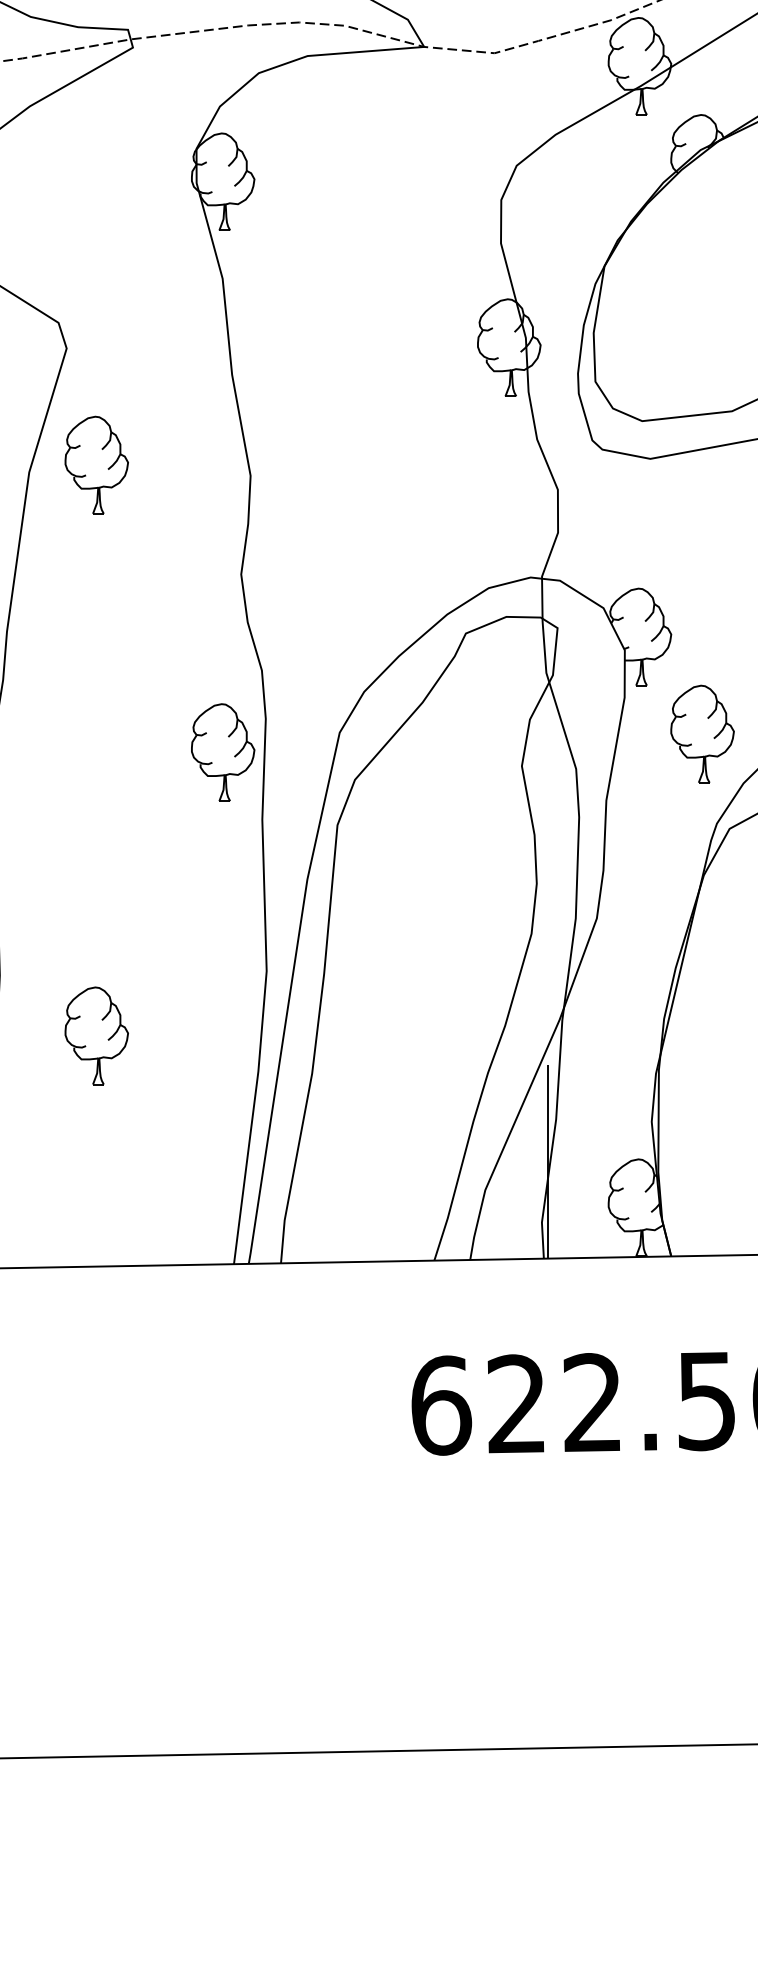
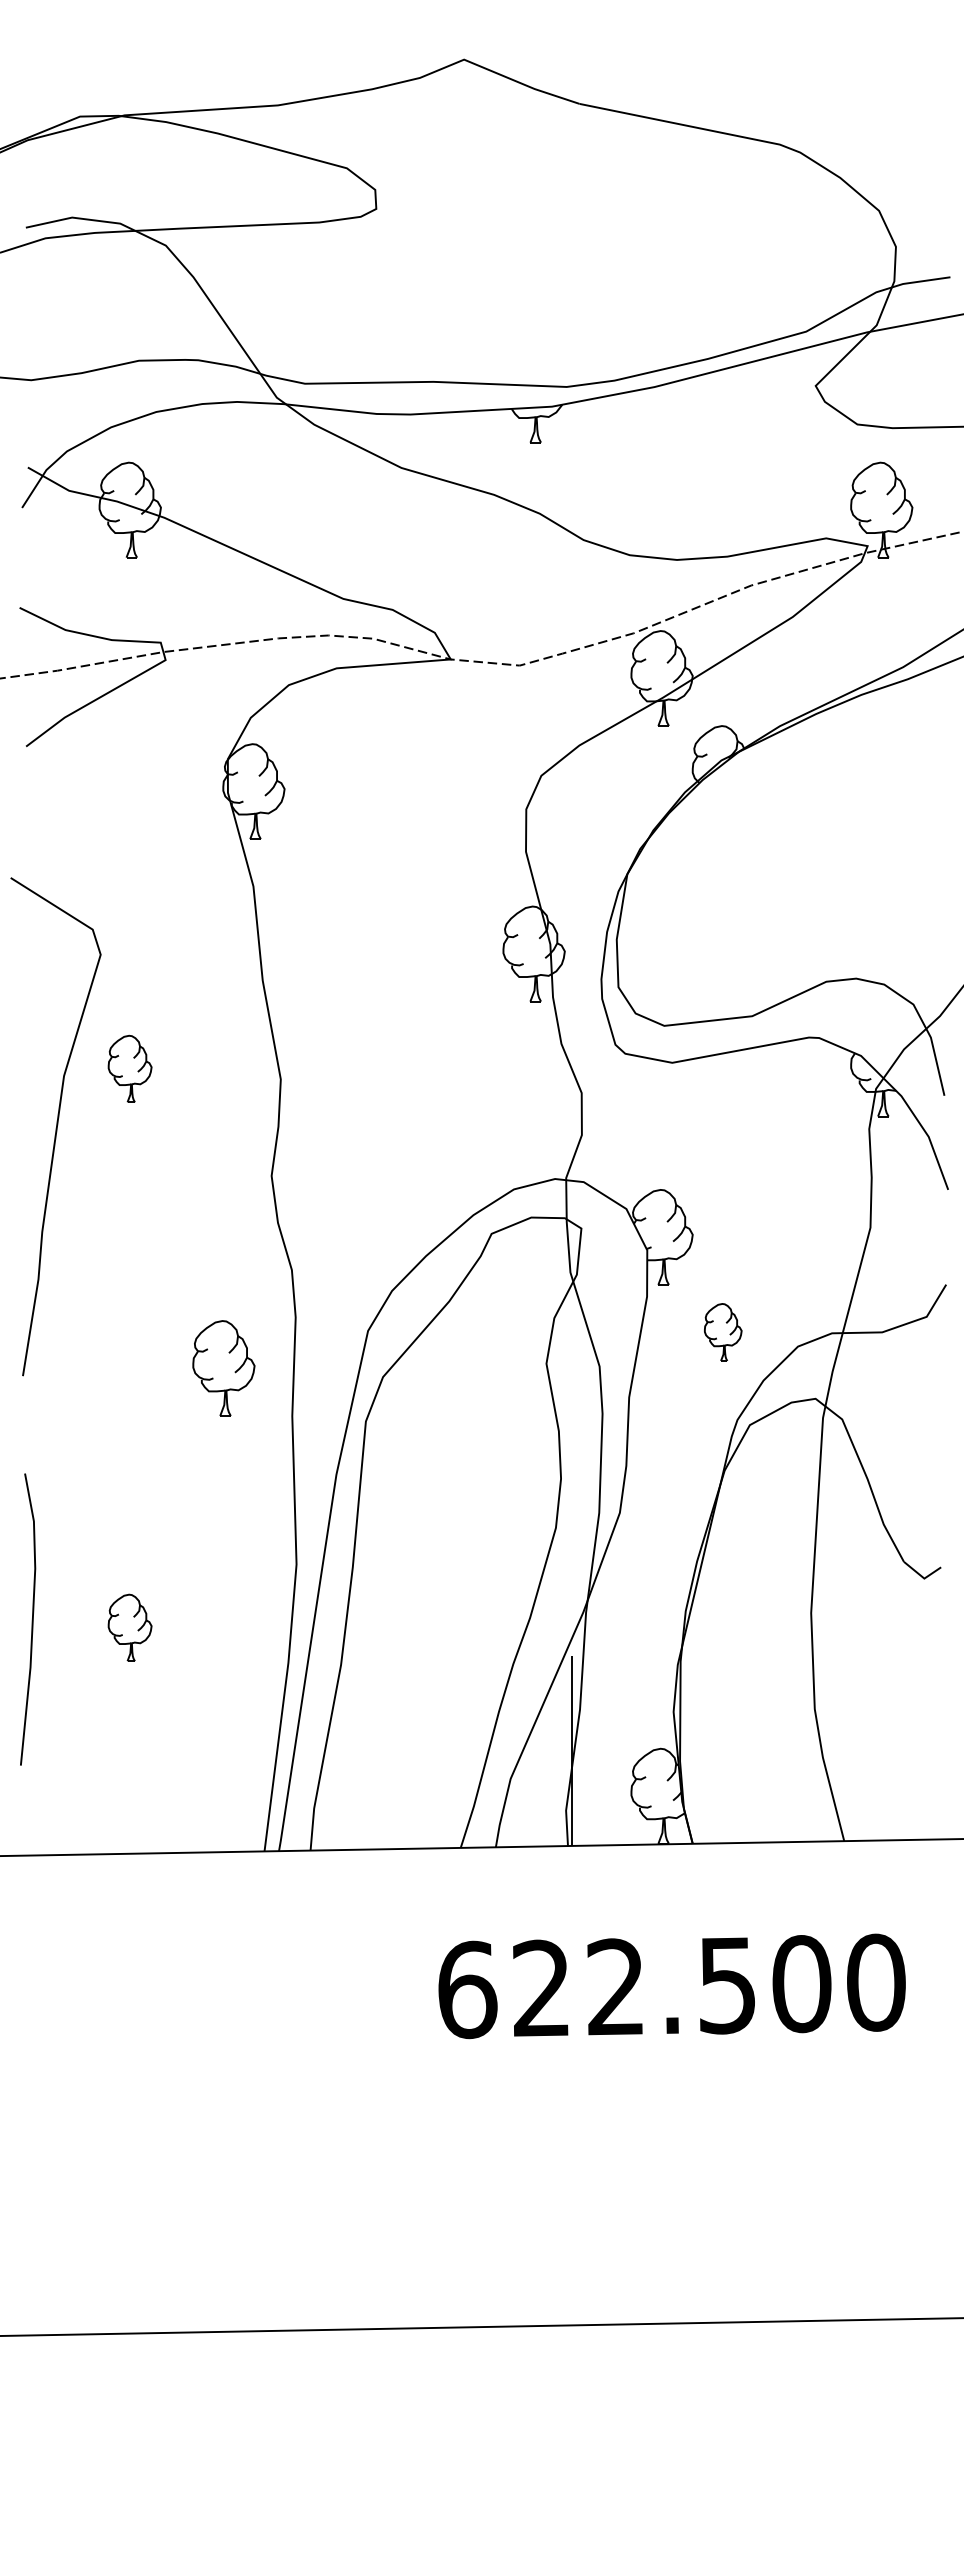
part: (96, 464) -> (129, 1068), size x0.7
part: (701, 734) -> (722, 1332), size x0.6
part: (222, 752) -> (223, 1368), moved
part: (96, 1035) -> (129, 1627), size x0.7

